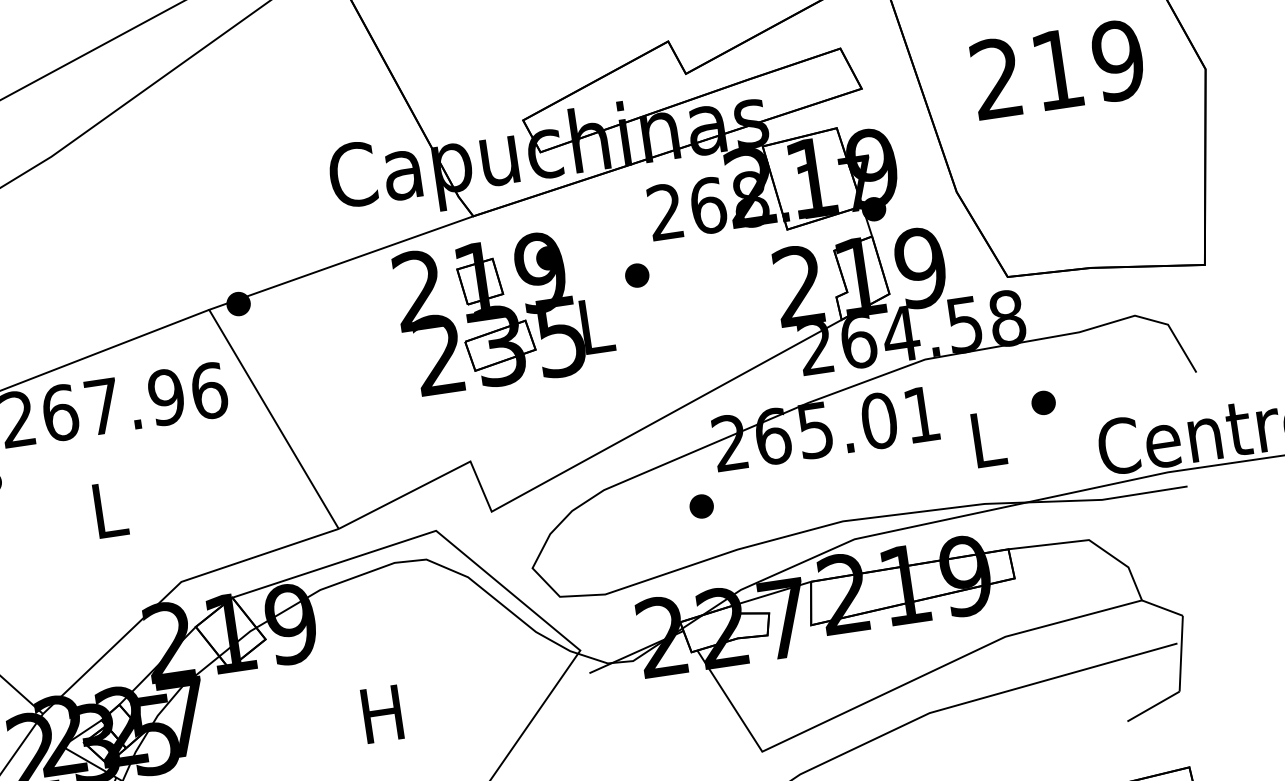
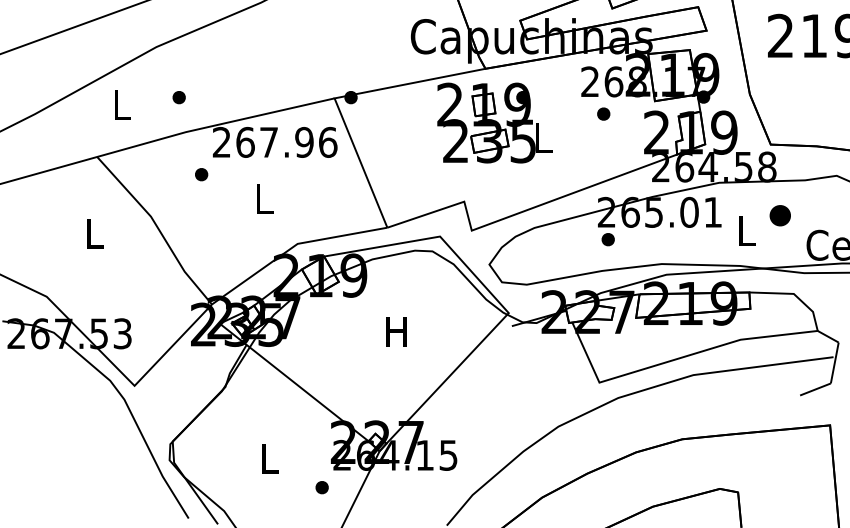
part: (636, 274) -> (603, 113), moved
part: (1042, 402) -> (779, 215), size x1.6
part: (700, 506) -> (607, 239), moved

